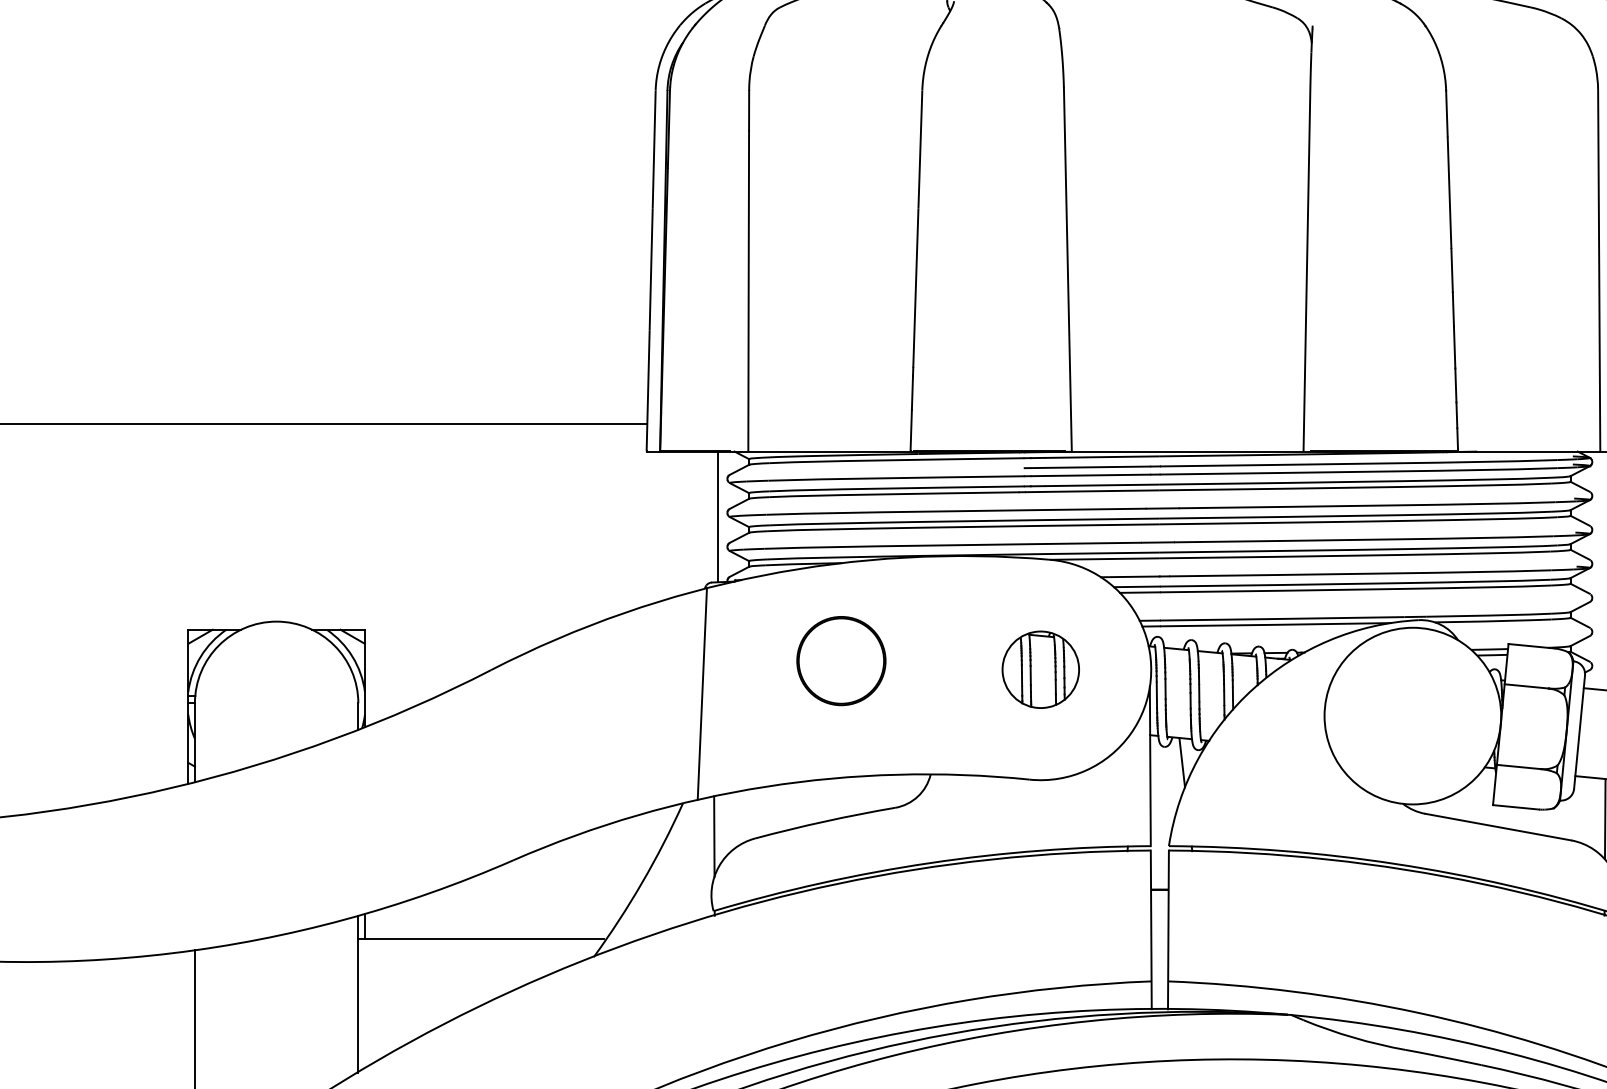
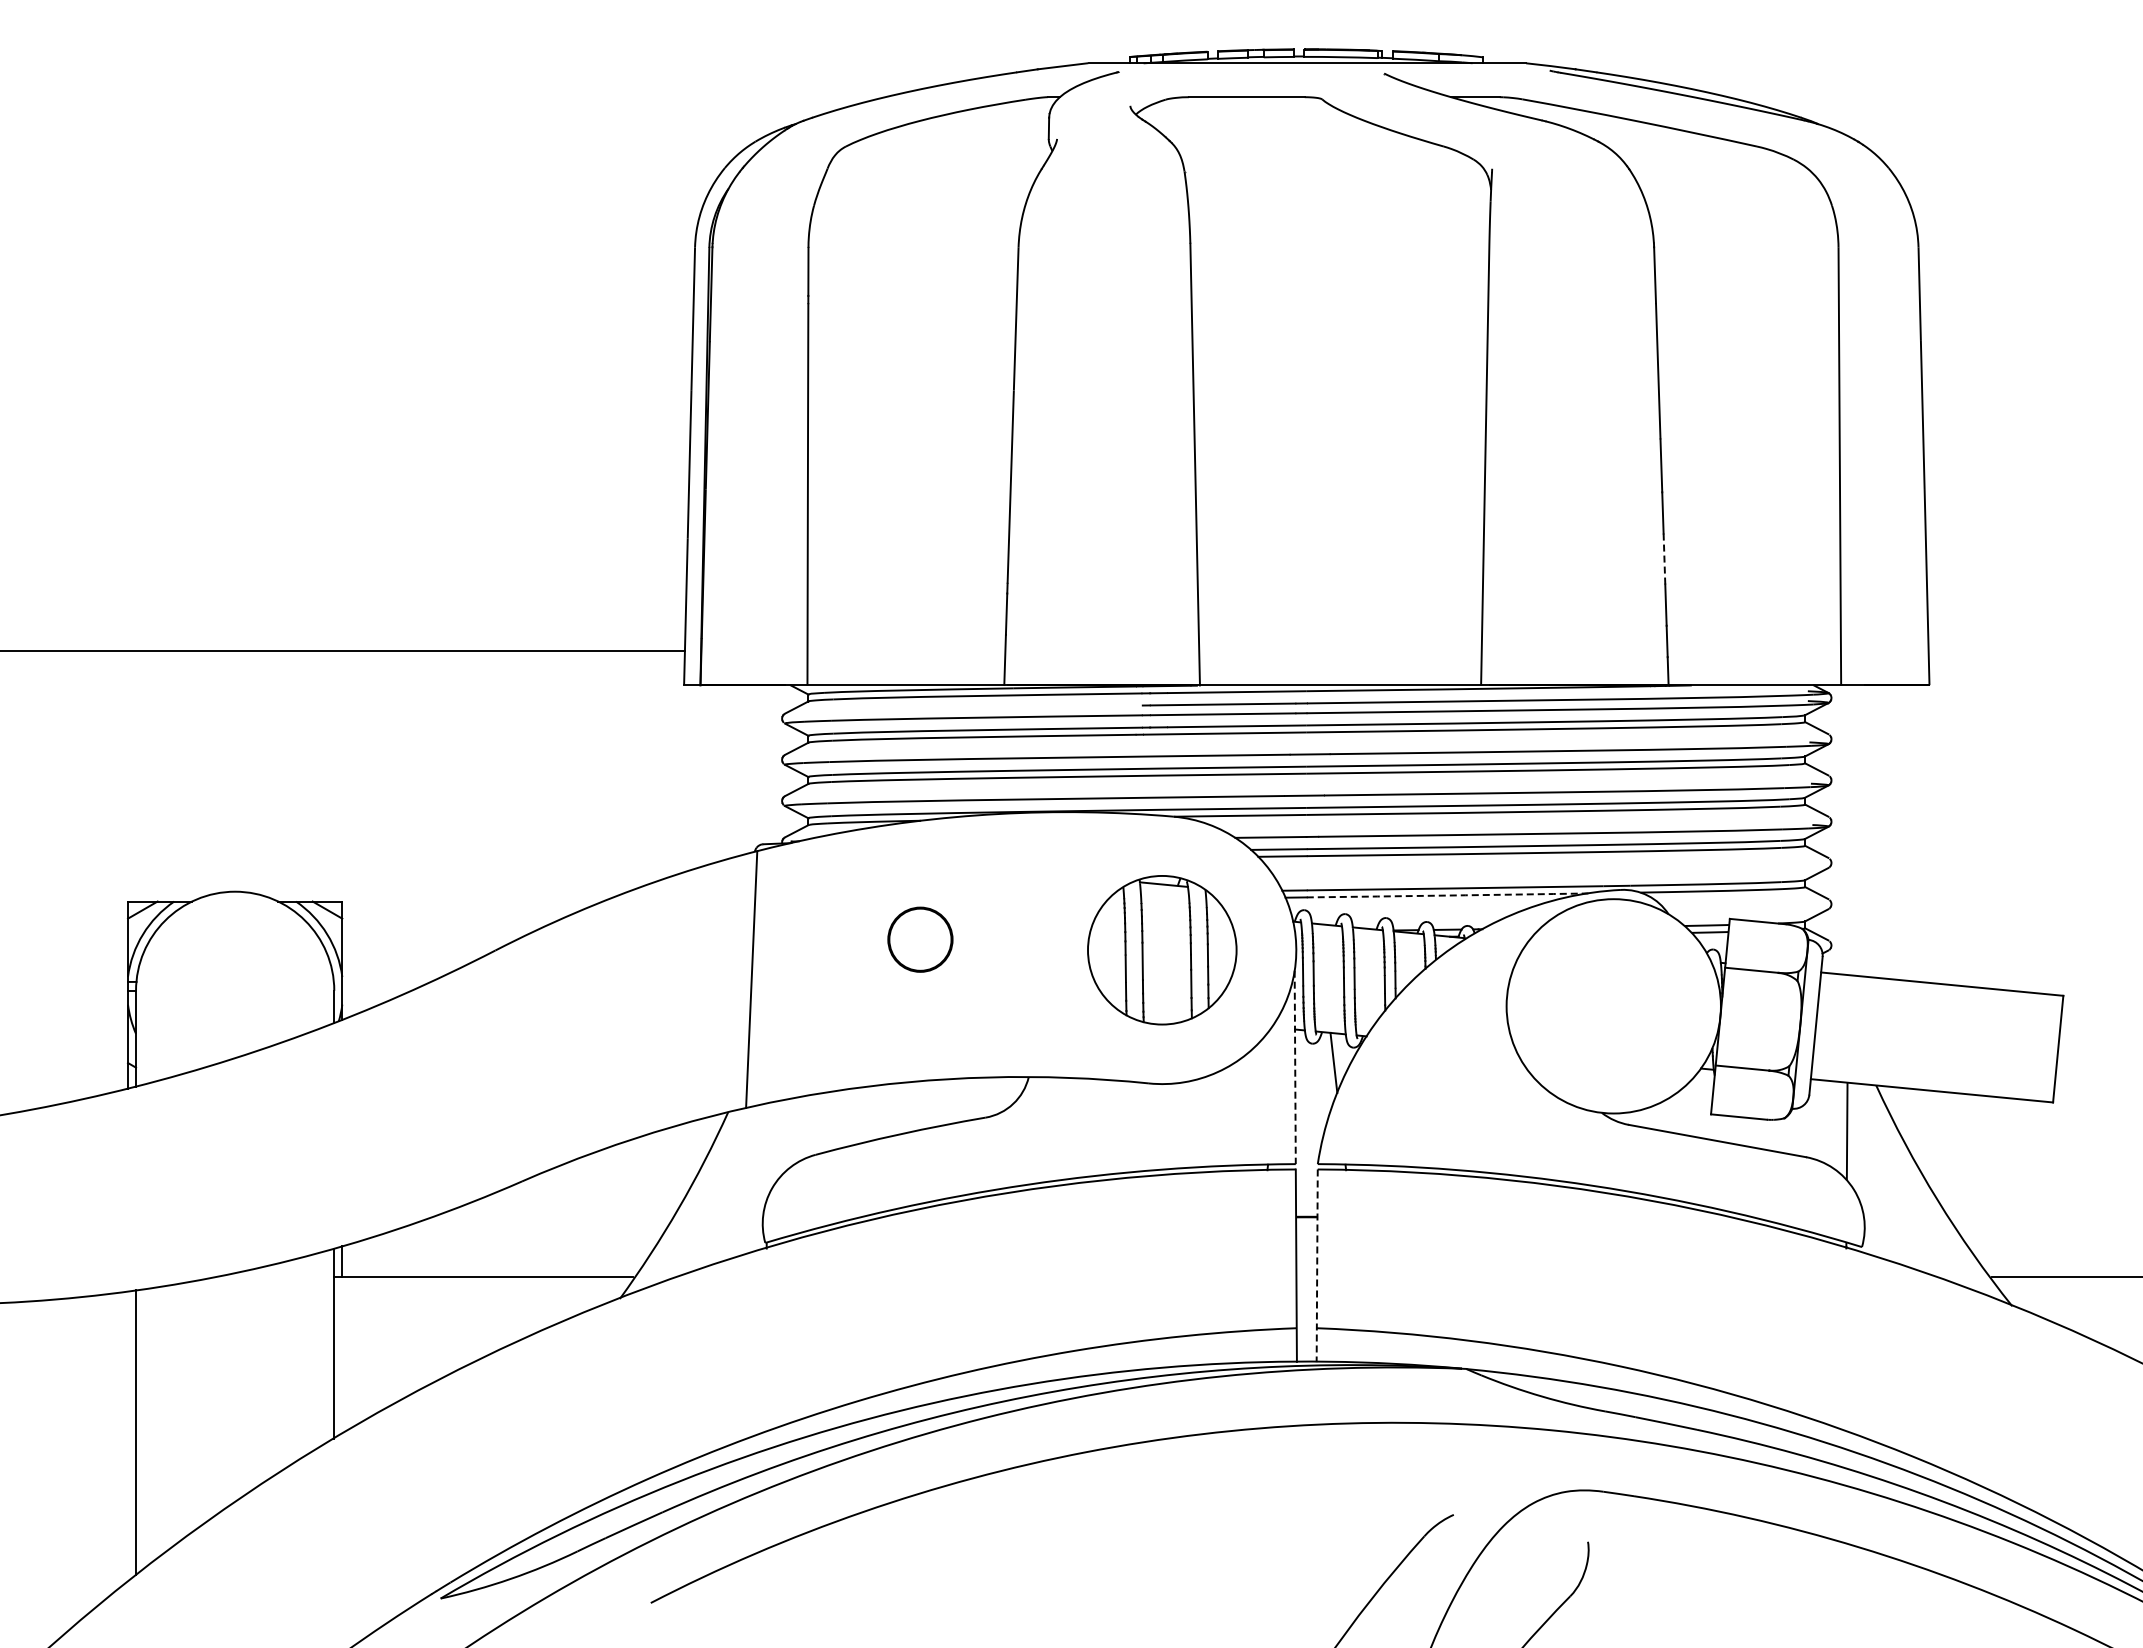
line: (1454, 347) -> (1664, 559), solid -> dashed
line: (717, 516) -> (770, 764), removed
arc: (1275, 624) -> (1447, 895), solid -> dashed
part: (841, 661) -> (920, 939), size x0.6
part: (1040, 669) -> (1162, 949), size x1.6
line: (1150, 766) -> (1295, 1067), solid -> dashed
line: (714, 836) -> (766, 1152), removed
line: (1168, 930) -> (1317, 1266), solid -> dashed

